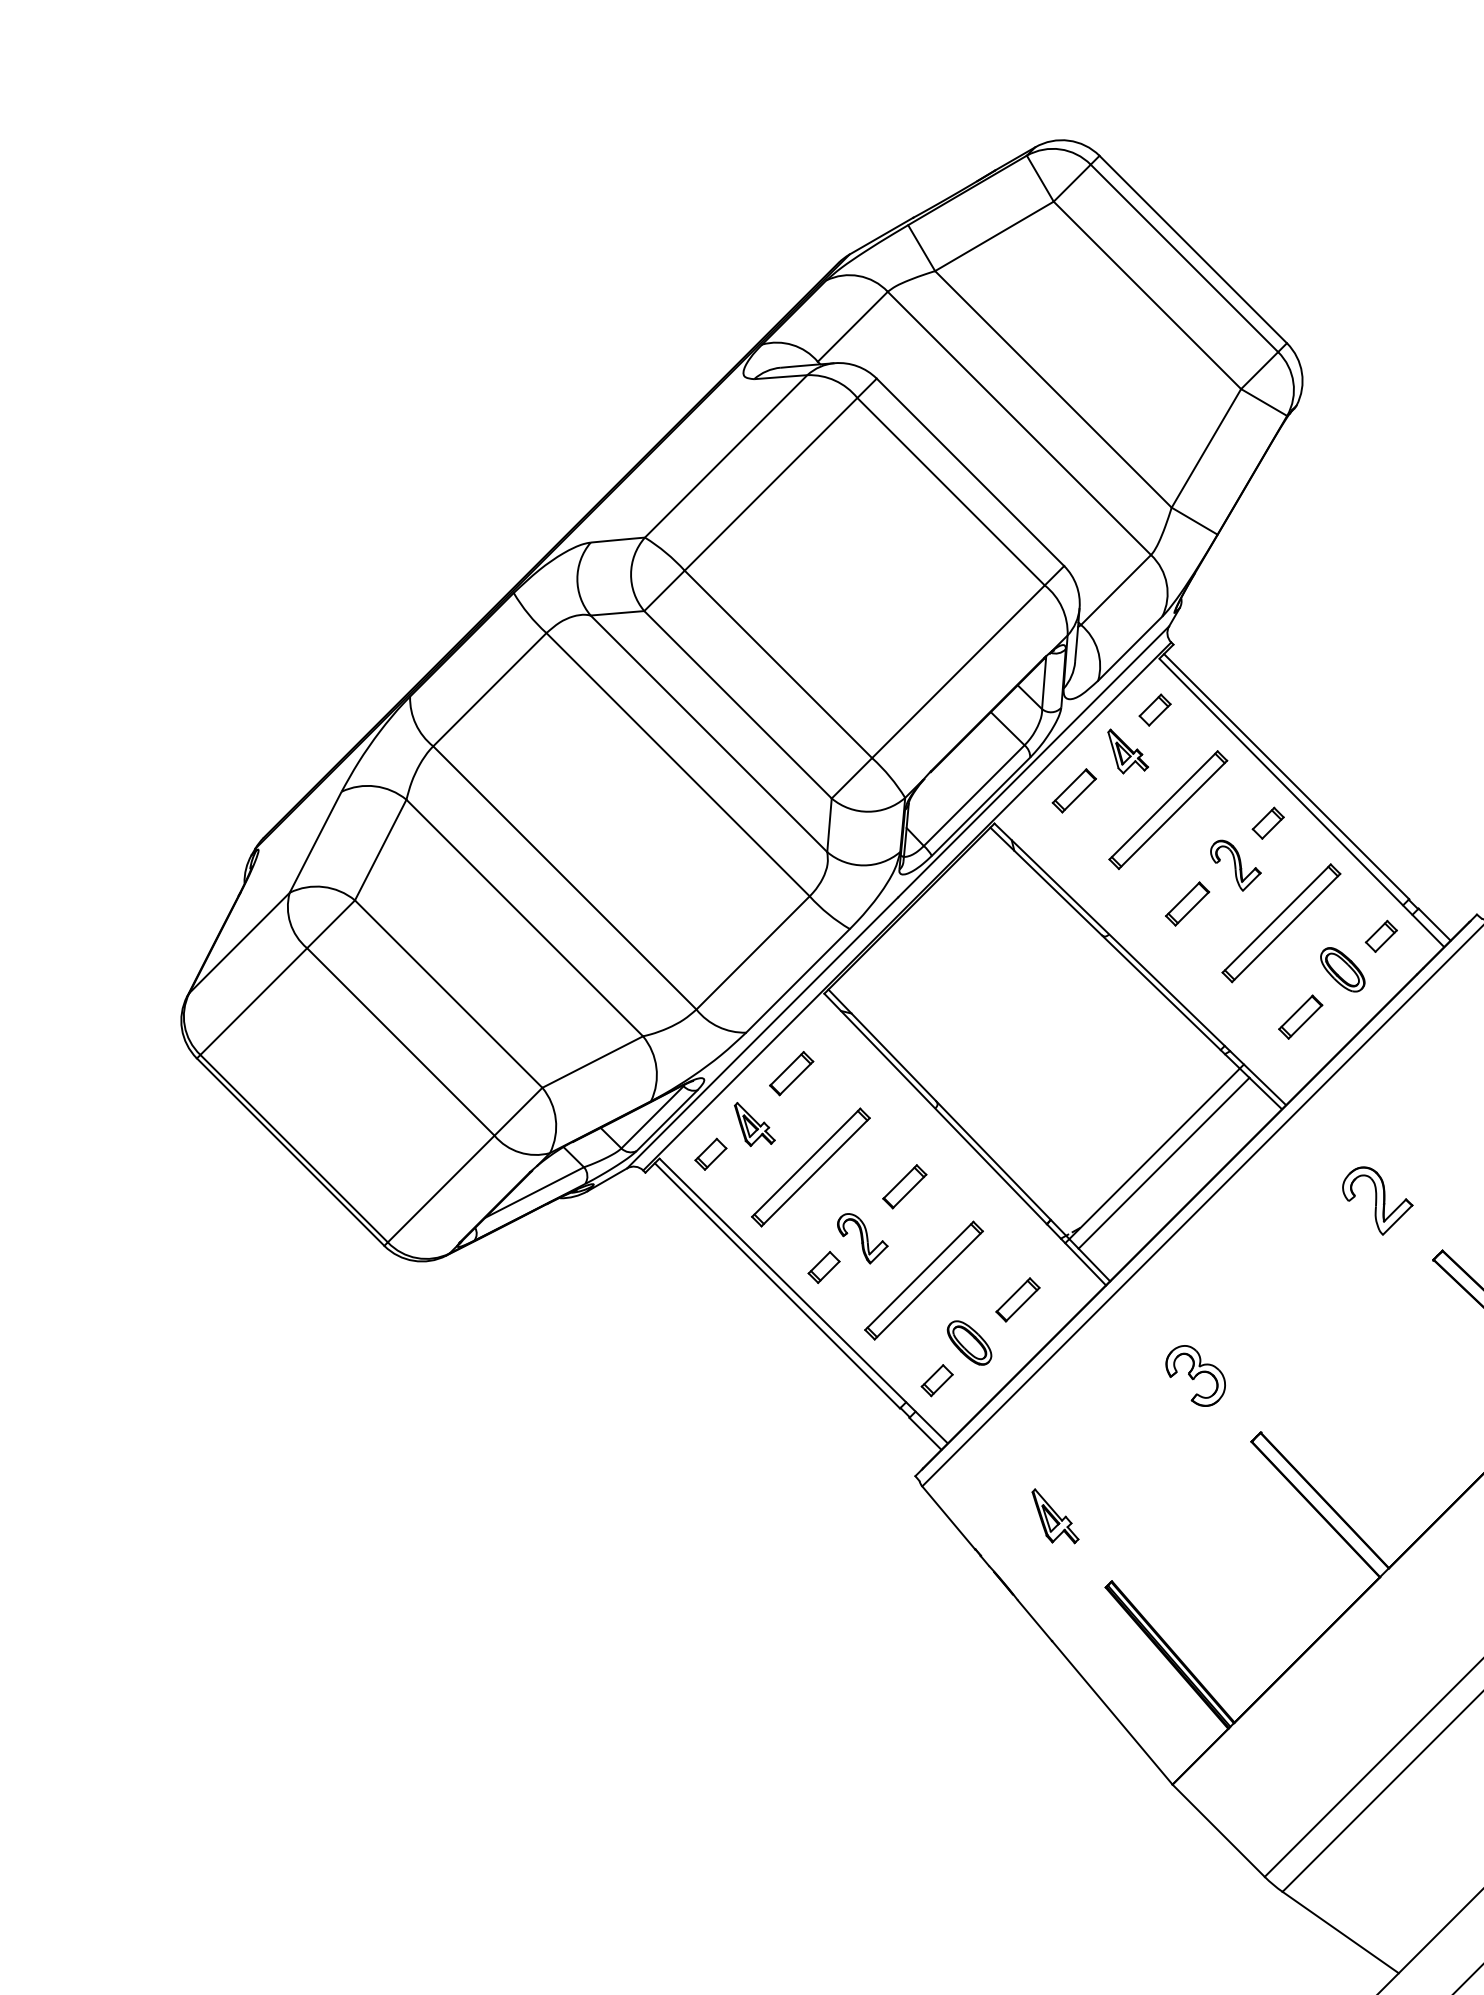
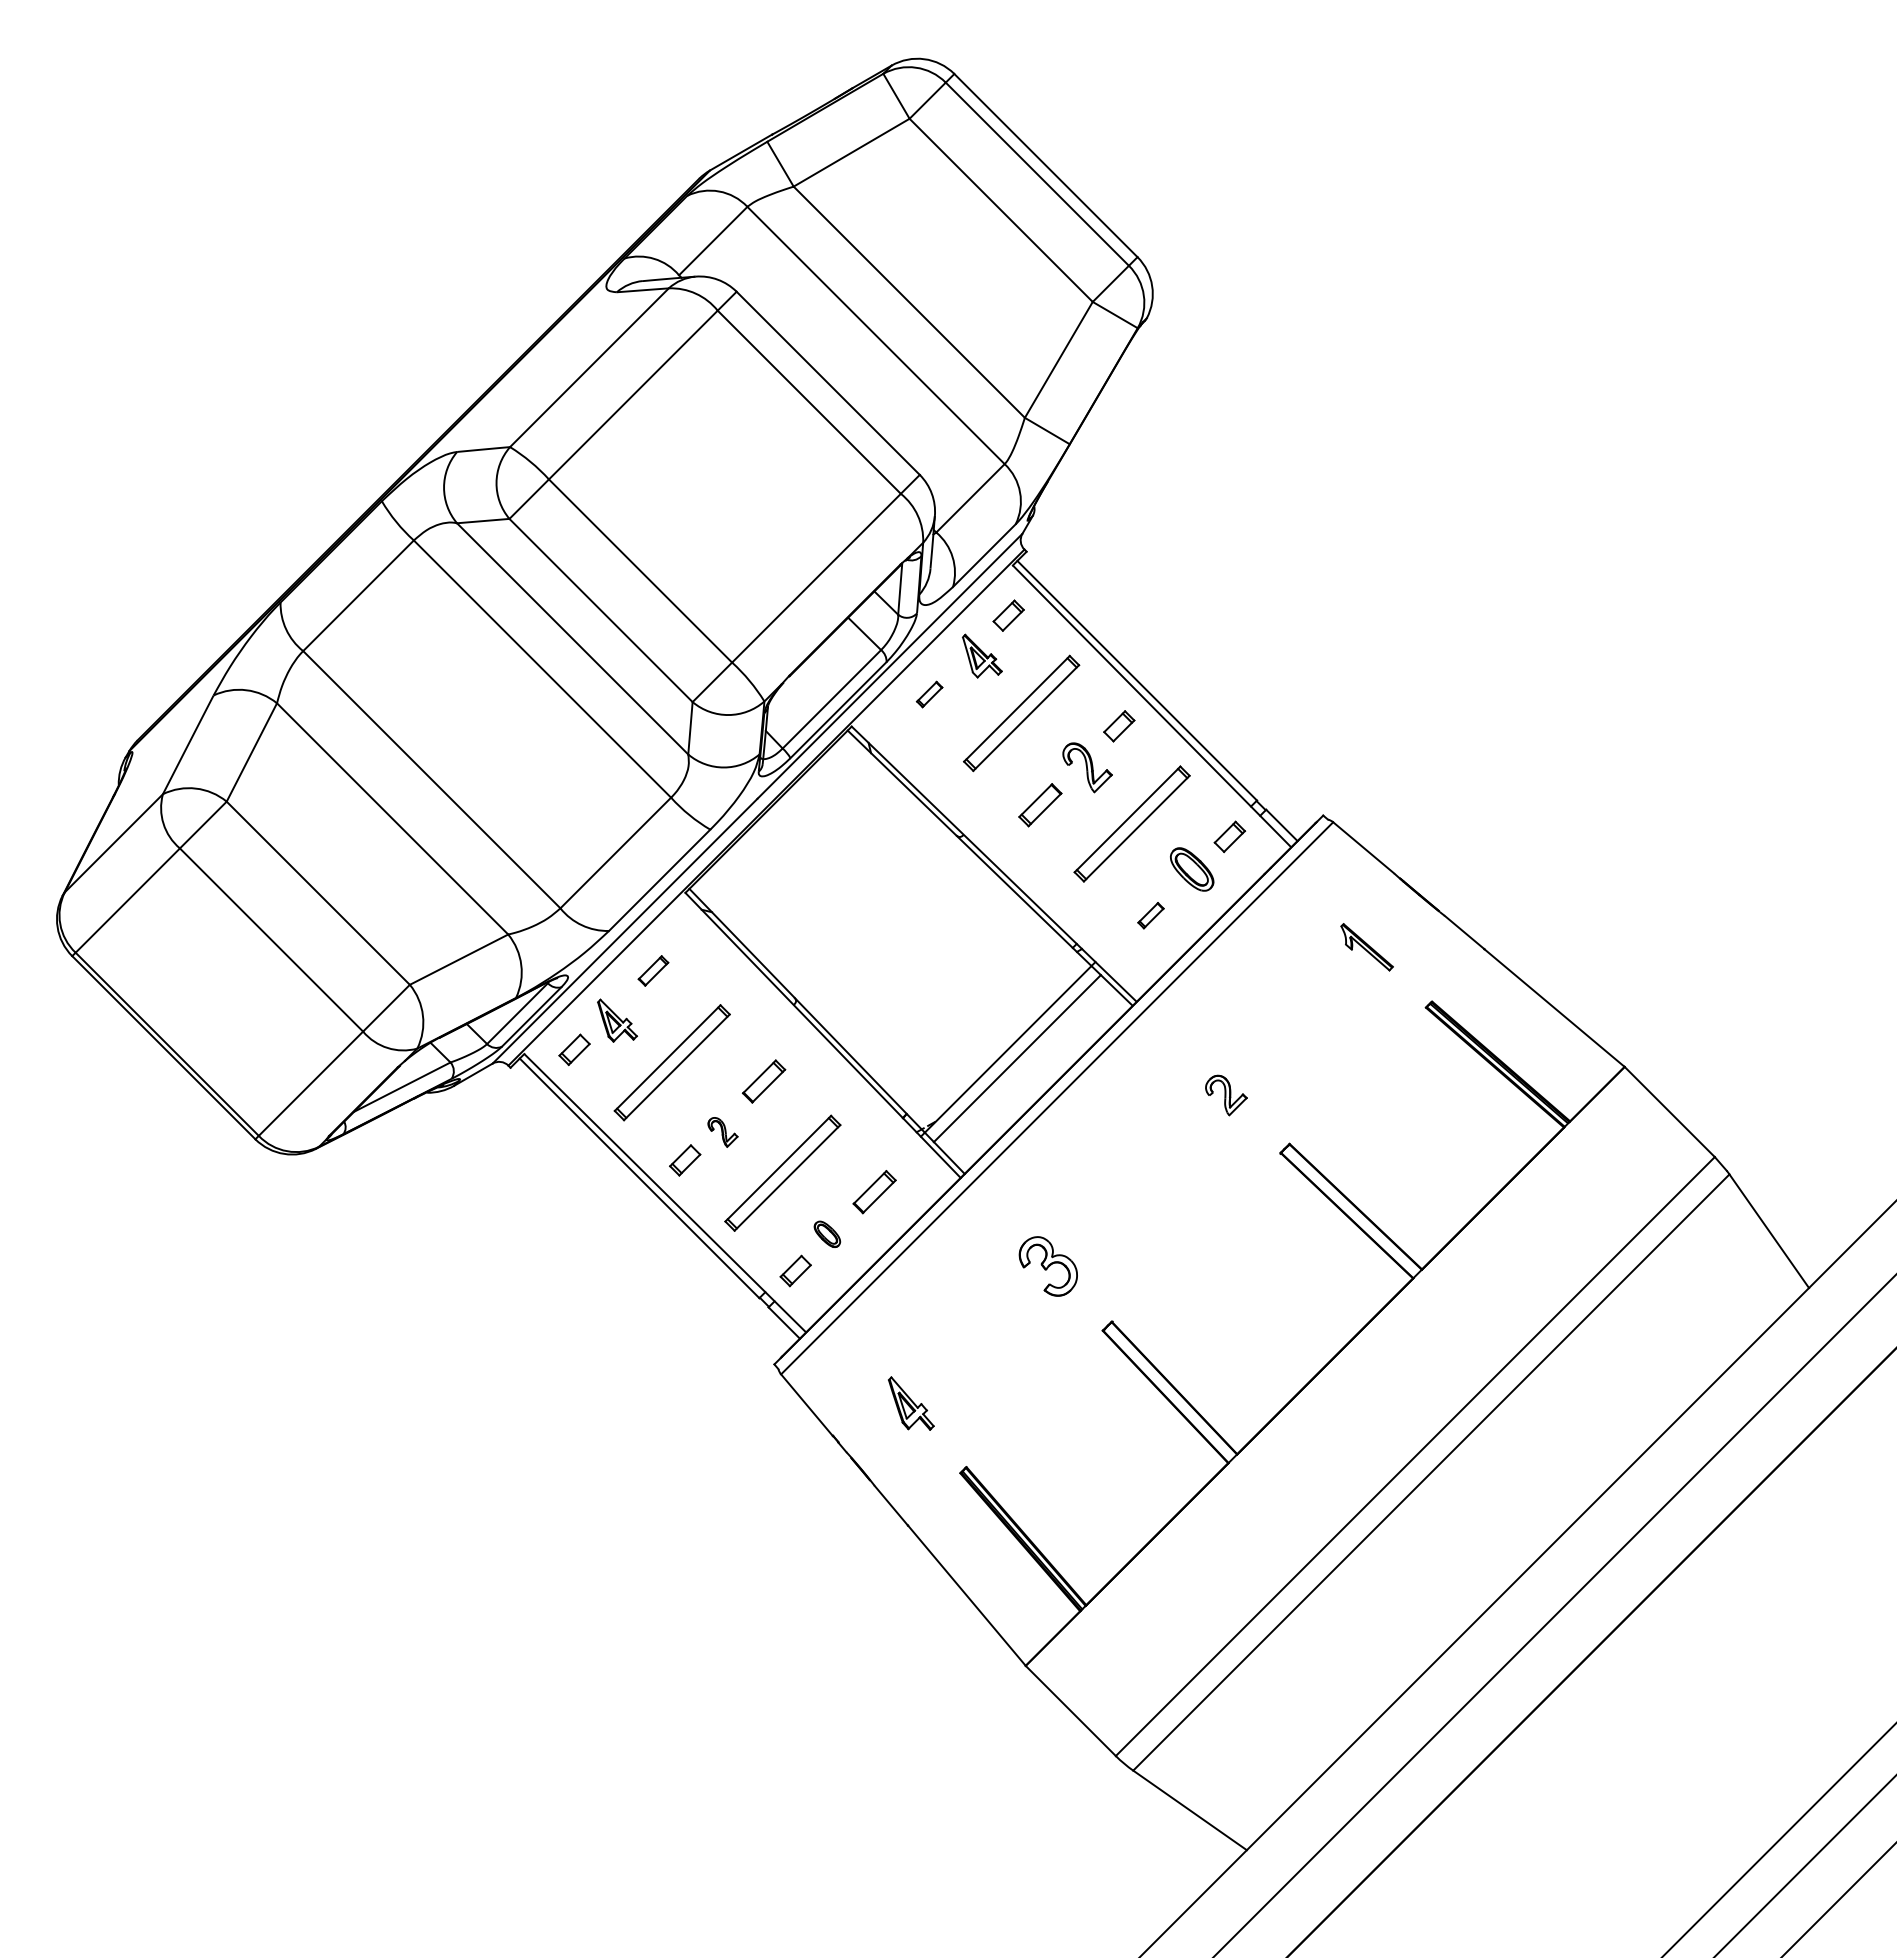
part: (1074, 790) -> (929, 694), size x0.6
part: (1300, 1016) -> (1150, 915), size x0.6
part: (791, 1073) -> (653, 970), size x0.7
part: (1377, 1201) -> (1226, 1095), size x0.6
part: (862, 1238) -> (722, 1132), size x0.6
part: (969, 1343) -> (827, 1234), size x0.6

